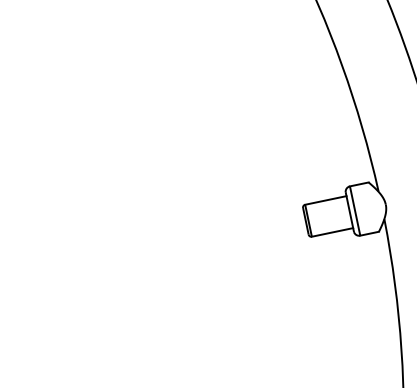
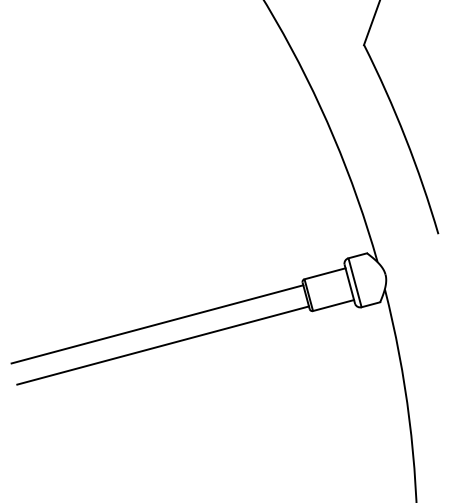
line: (156, 241) -> (157, 324), added
line: (160, 262) -> (162, 345), added

